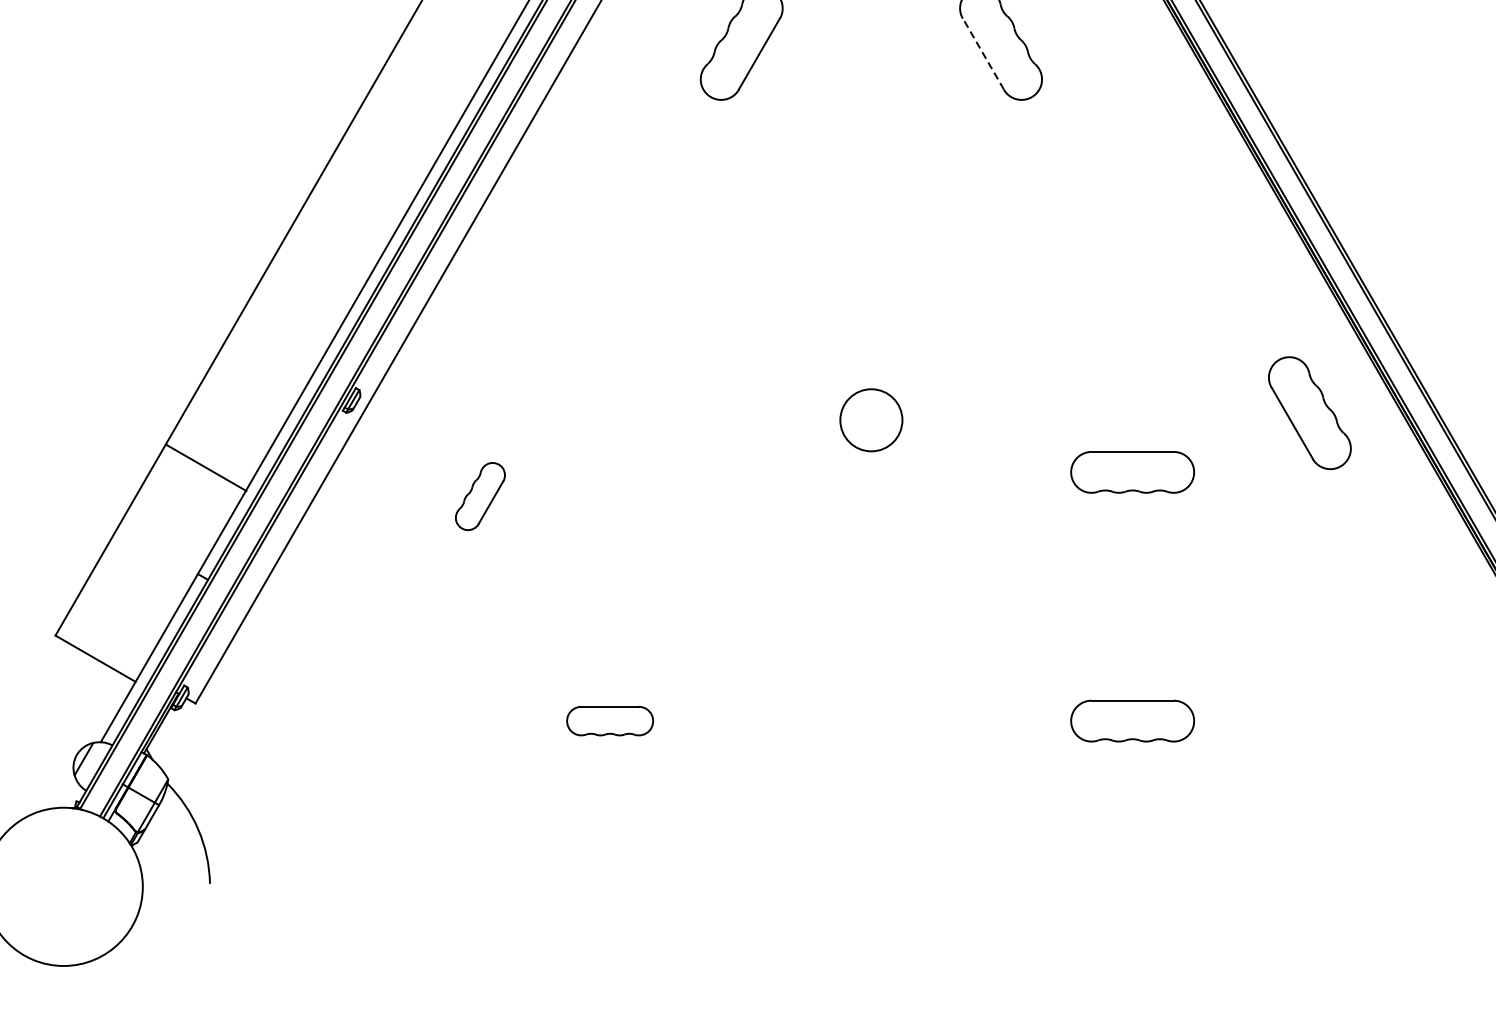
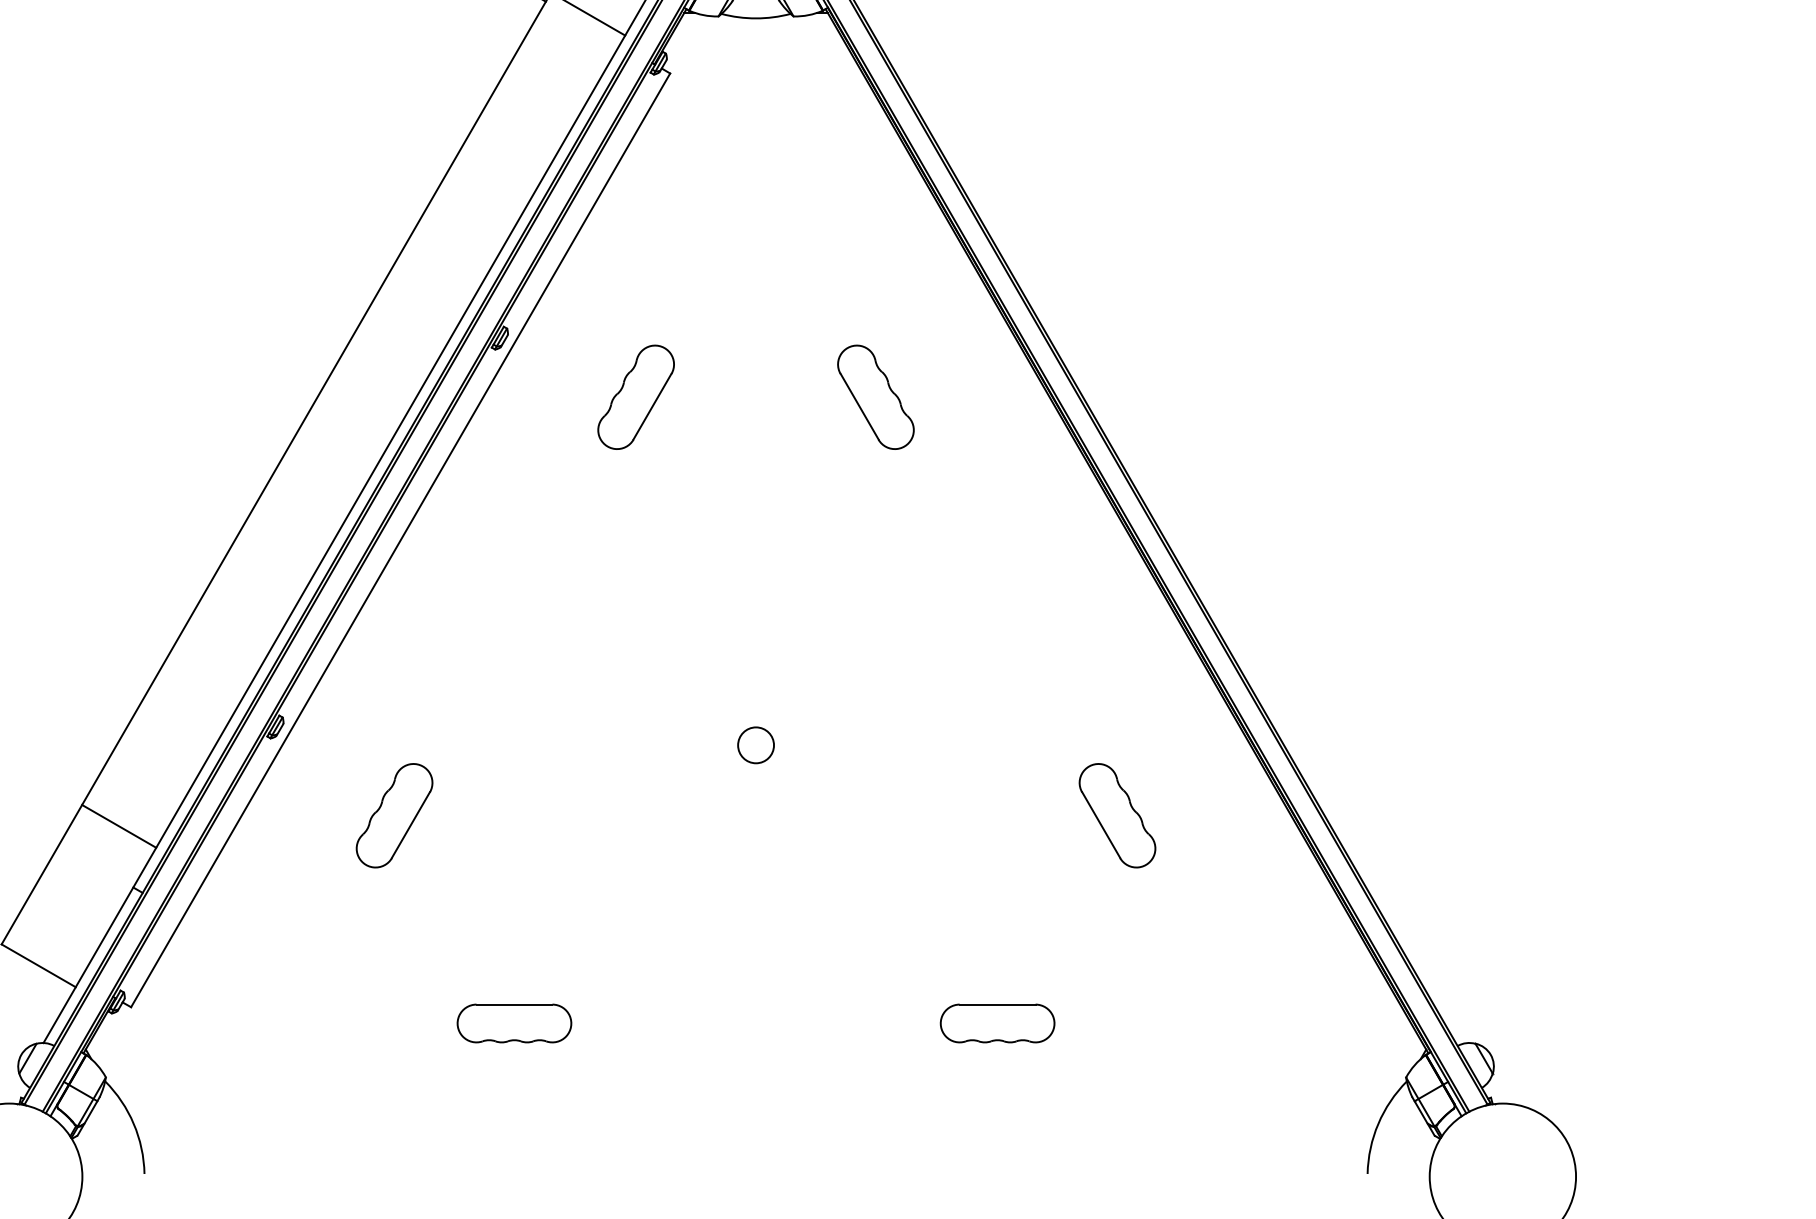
line: (983, 53) -> (859, 406), dashed -> solid
part: (1309, 412) -> (1117, 815), moved
circle: (871, 420) -> (756, 745), size x0.62
line: (206, 466) -> (119, 825), moved
part: (1132, 472) -> (997, 793), removed
part: (480, 496) -> (394, 815), size x1.67
part: (610, 721) -> (514, 1023), size x1.43

